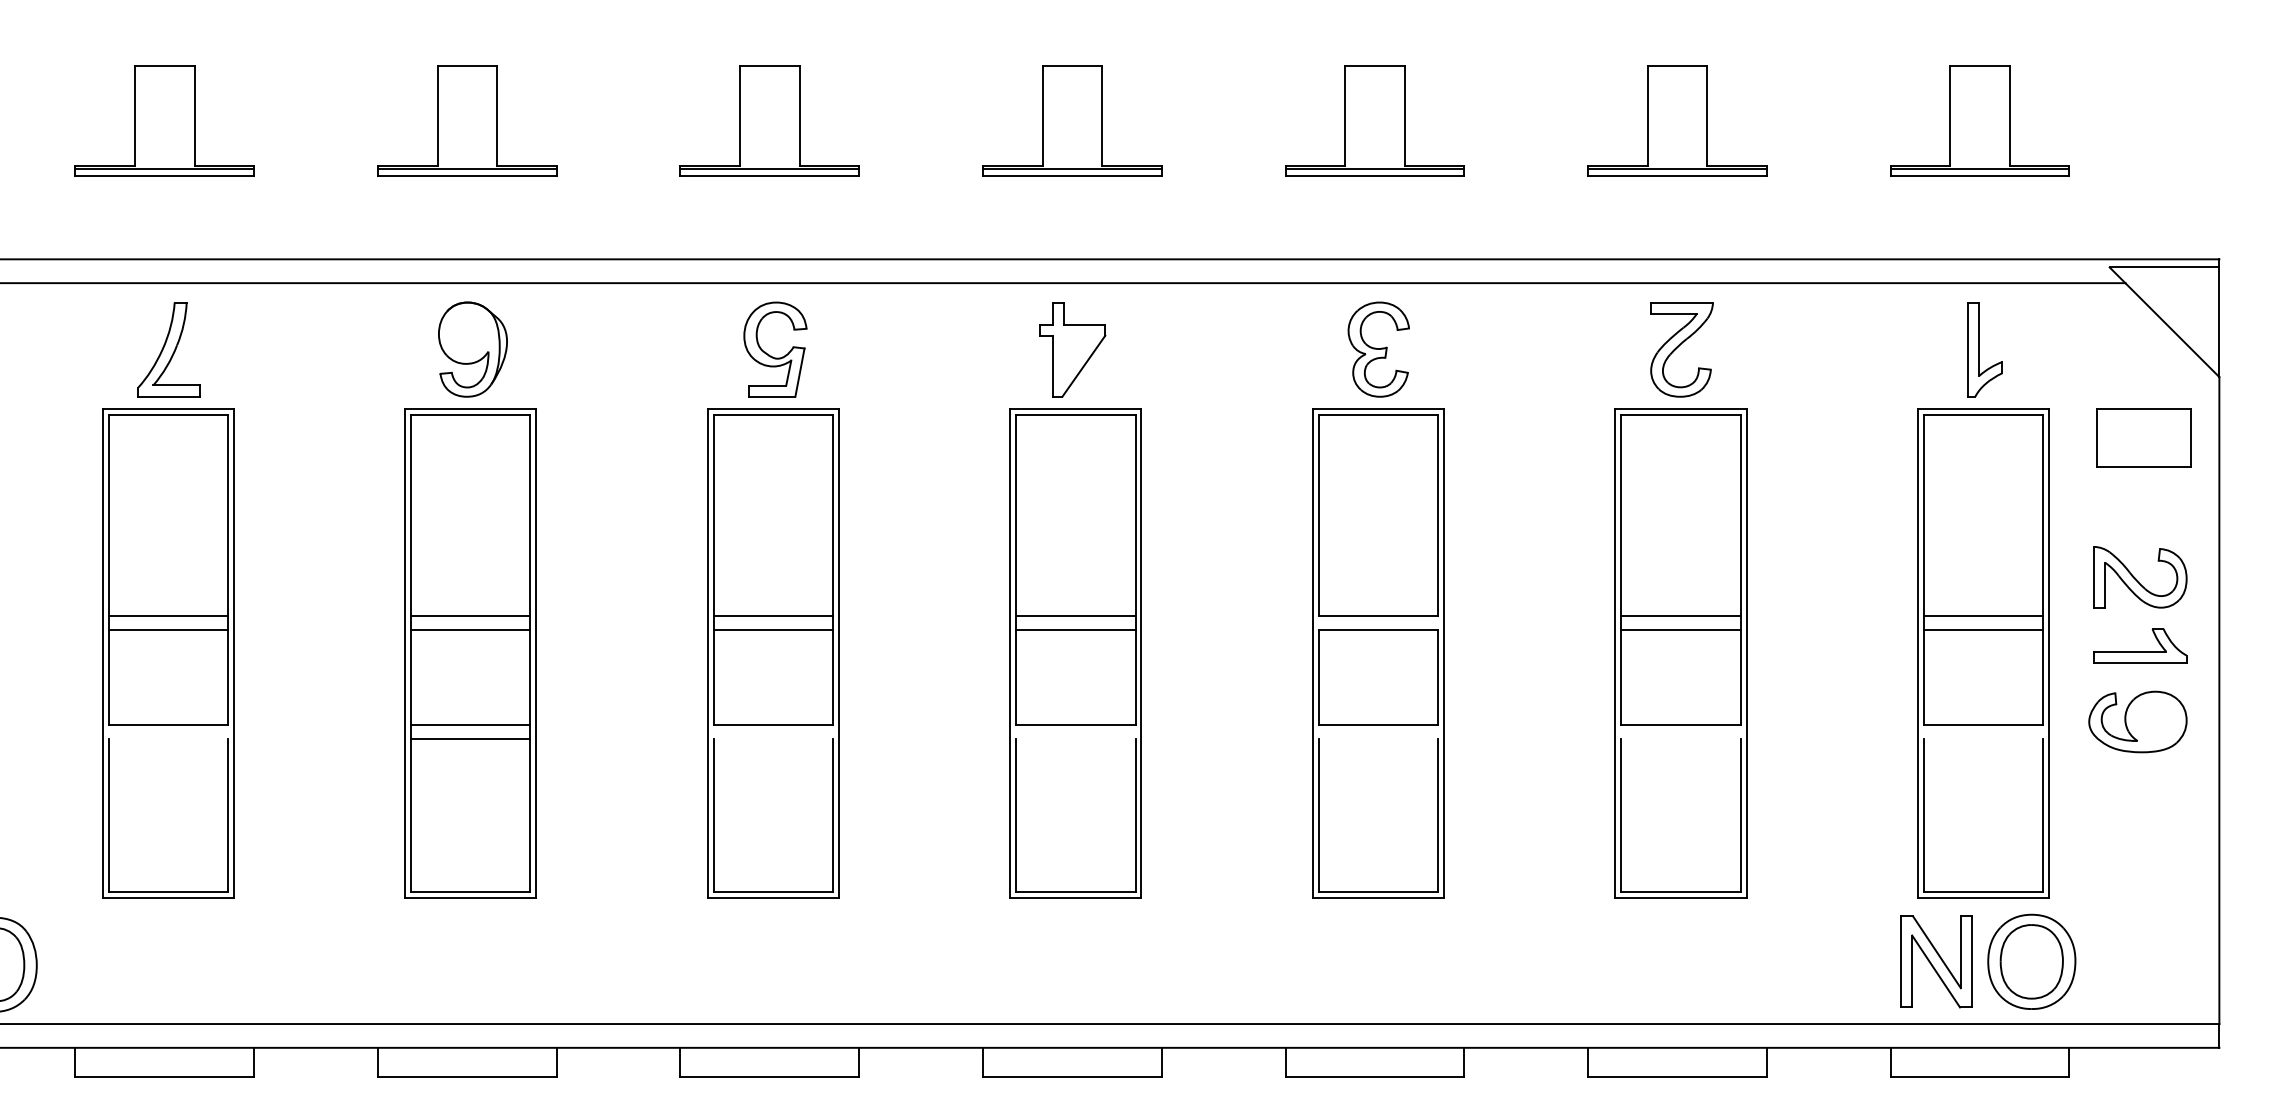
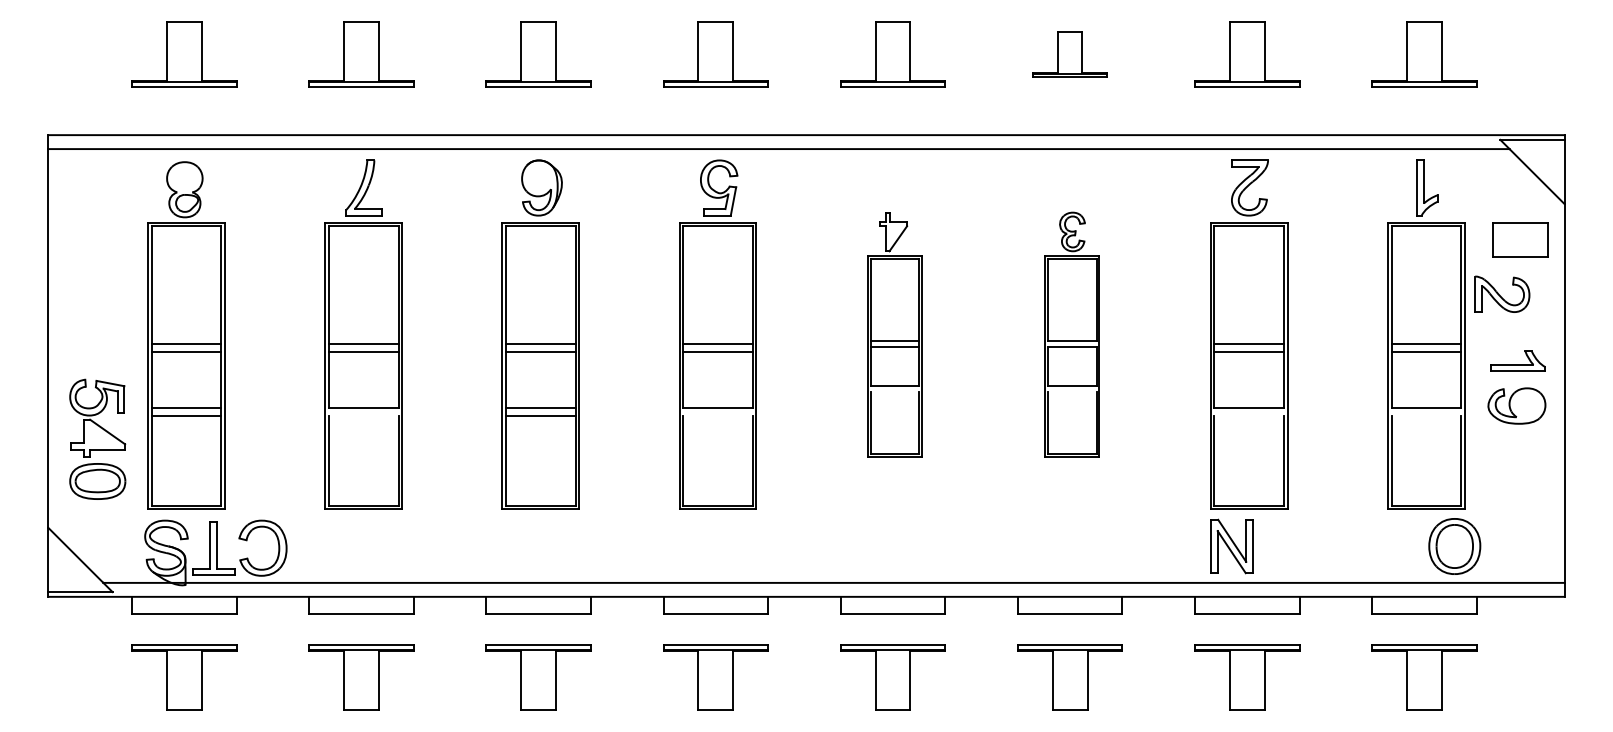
part: (1373, 121) -> (1069, 54), size x0.7
part: (2140, 575) -> (1502, 293), moved
part: (1074, 599) -> (894, 334), size x0.7
part: (1378, 599) -> (1072, 334), size x0.7
part: (1935, 961) -> (1231, 546), moved

